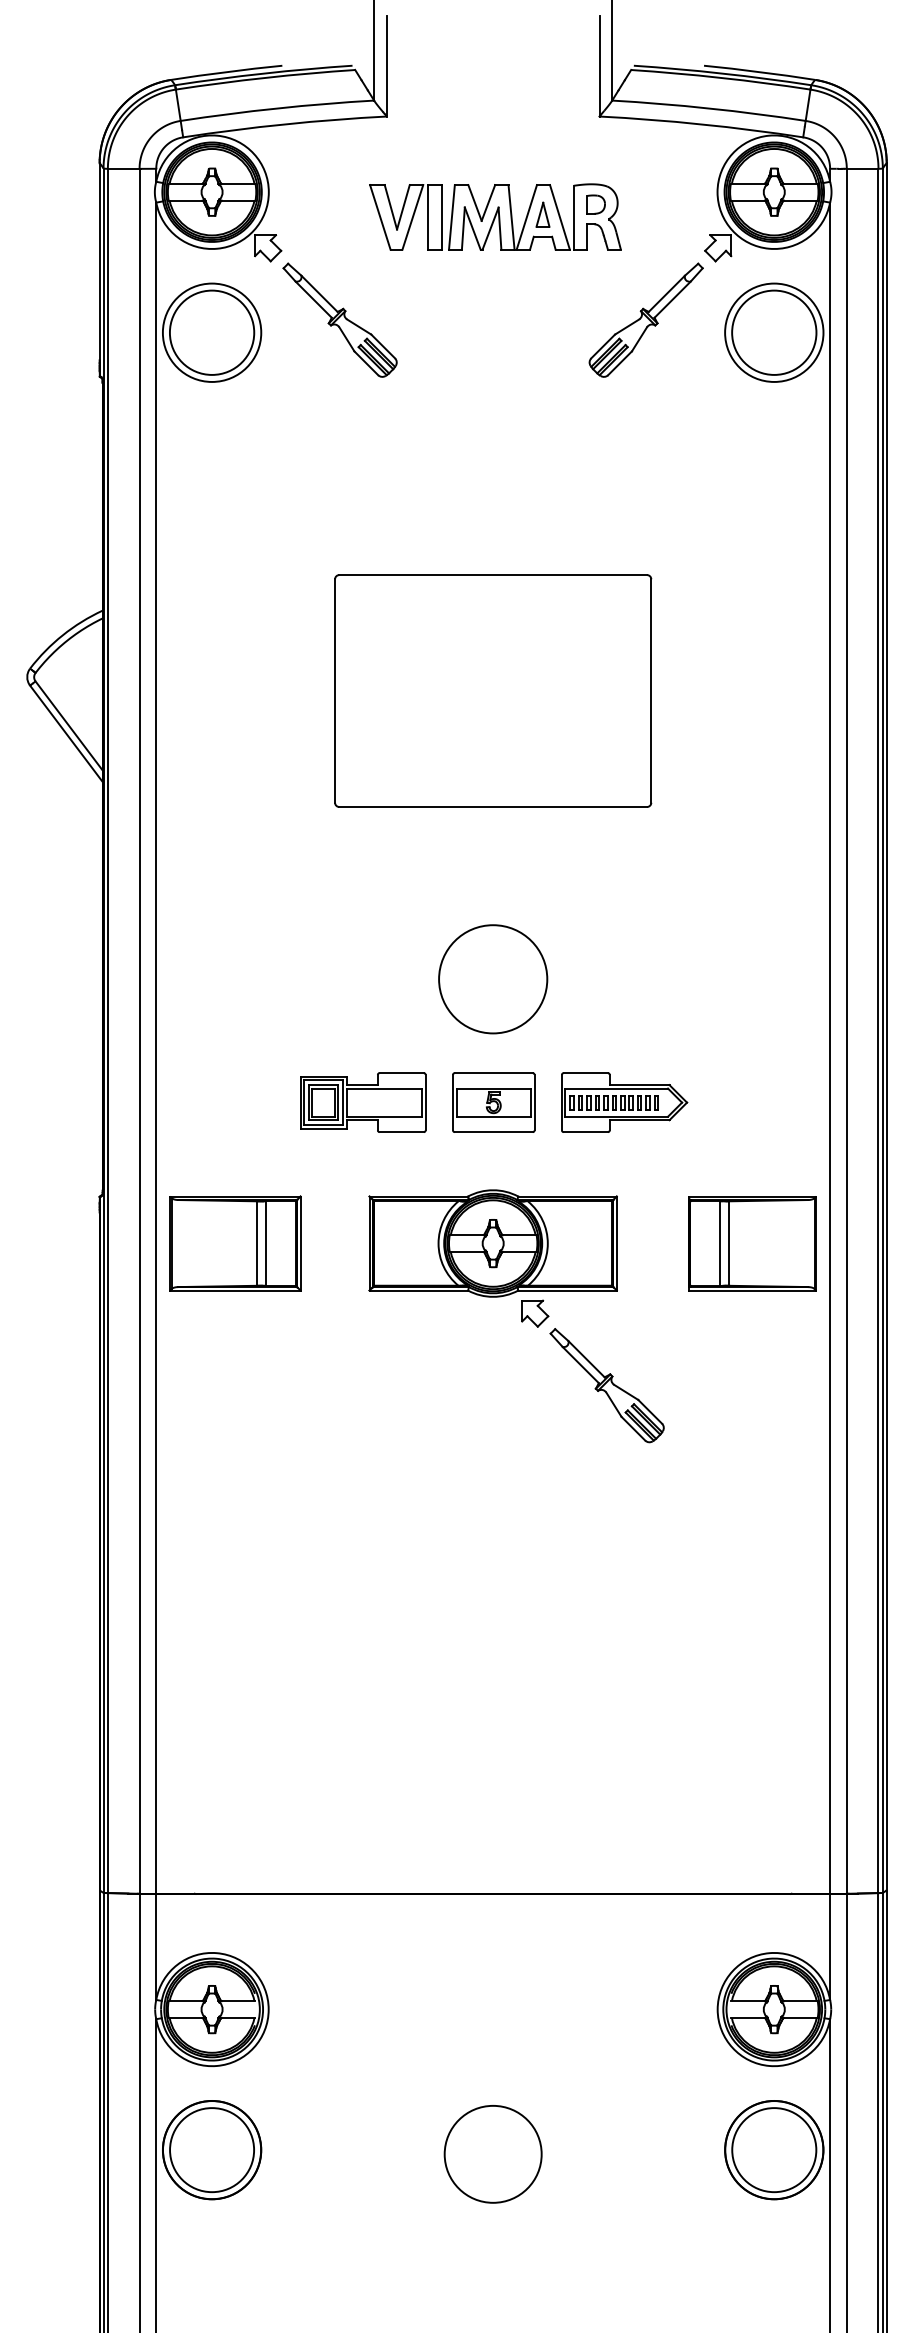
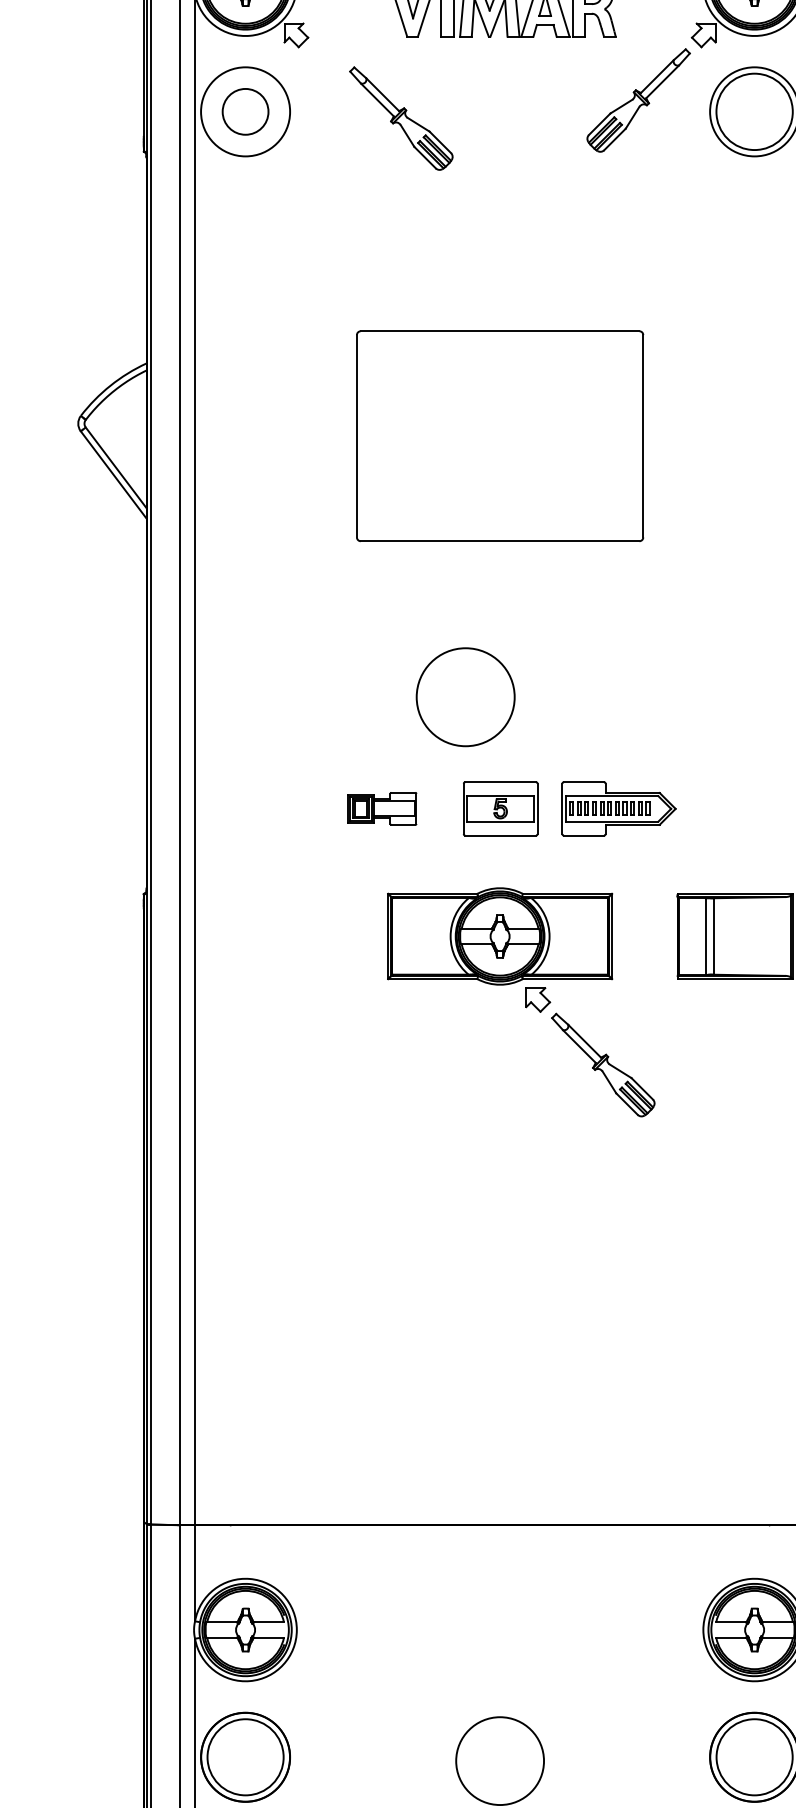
part: (339, 319) -> (400, 117), moved
circle: (211, 332) -> (245, 111), size x0.6
circle: (493, 979) -> (465, 697), moved
part: (363, 1102) -> (382, 808), size x0.6
part: (235, 1243) -> (266, 936), removed

